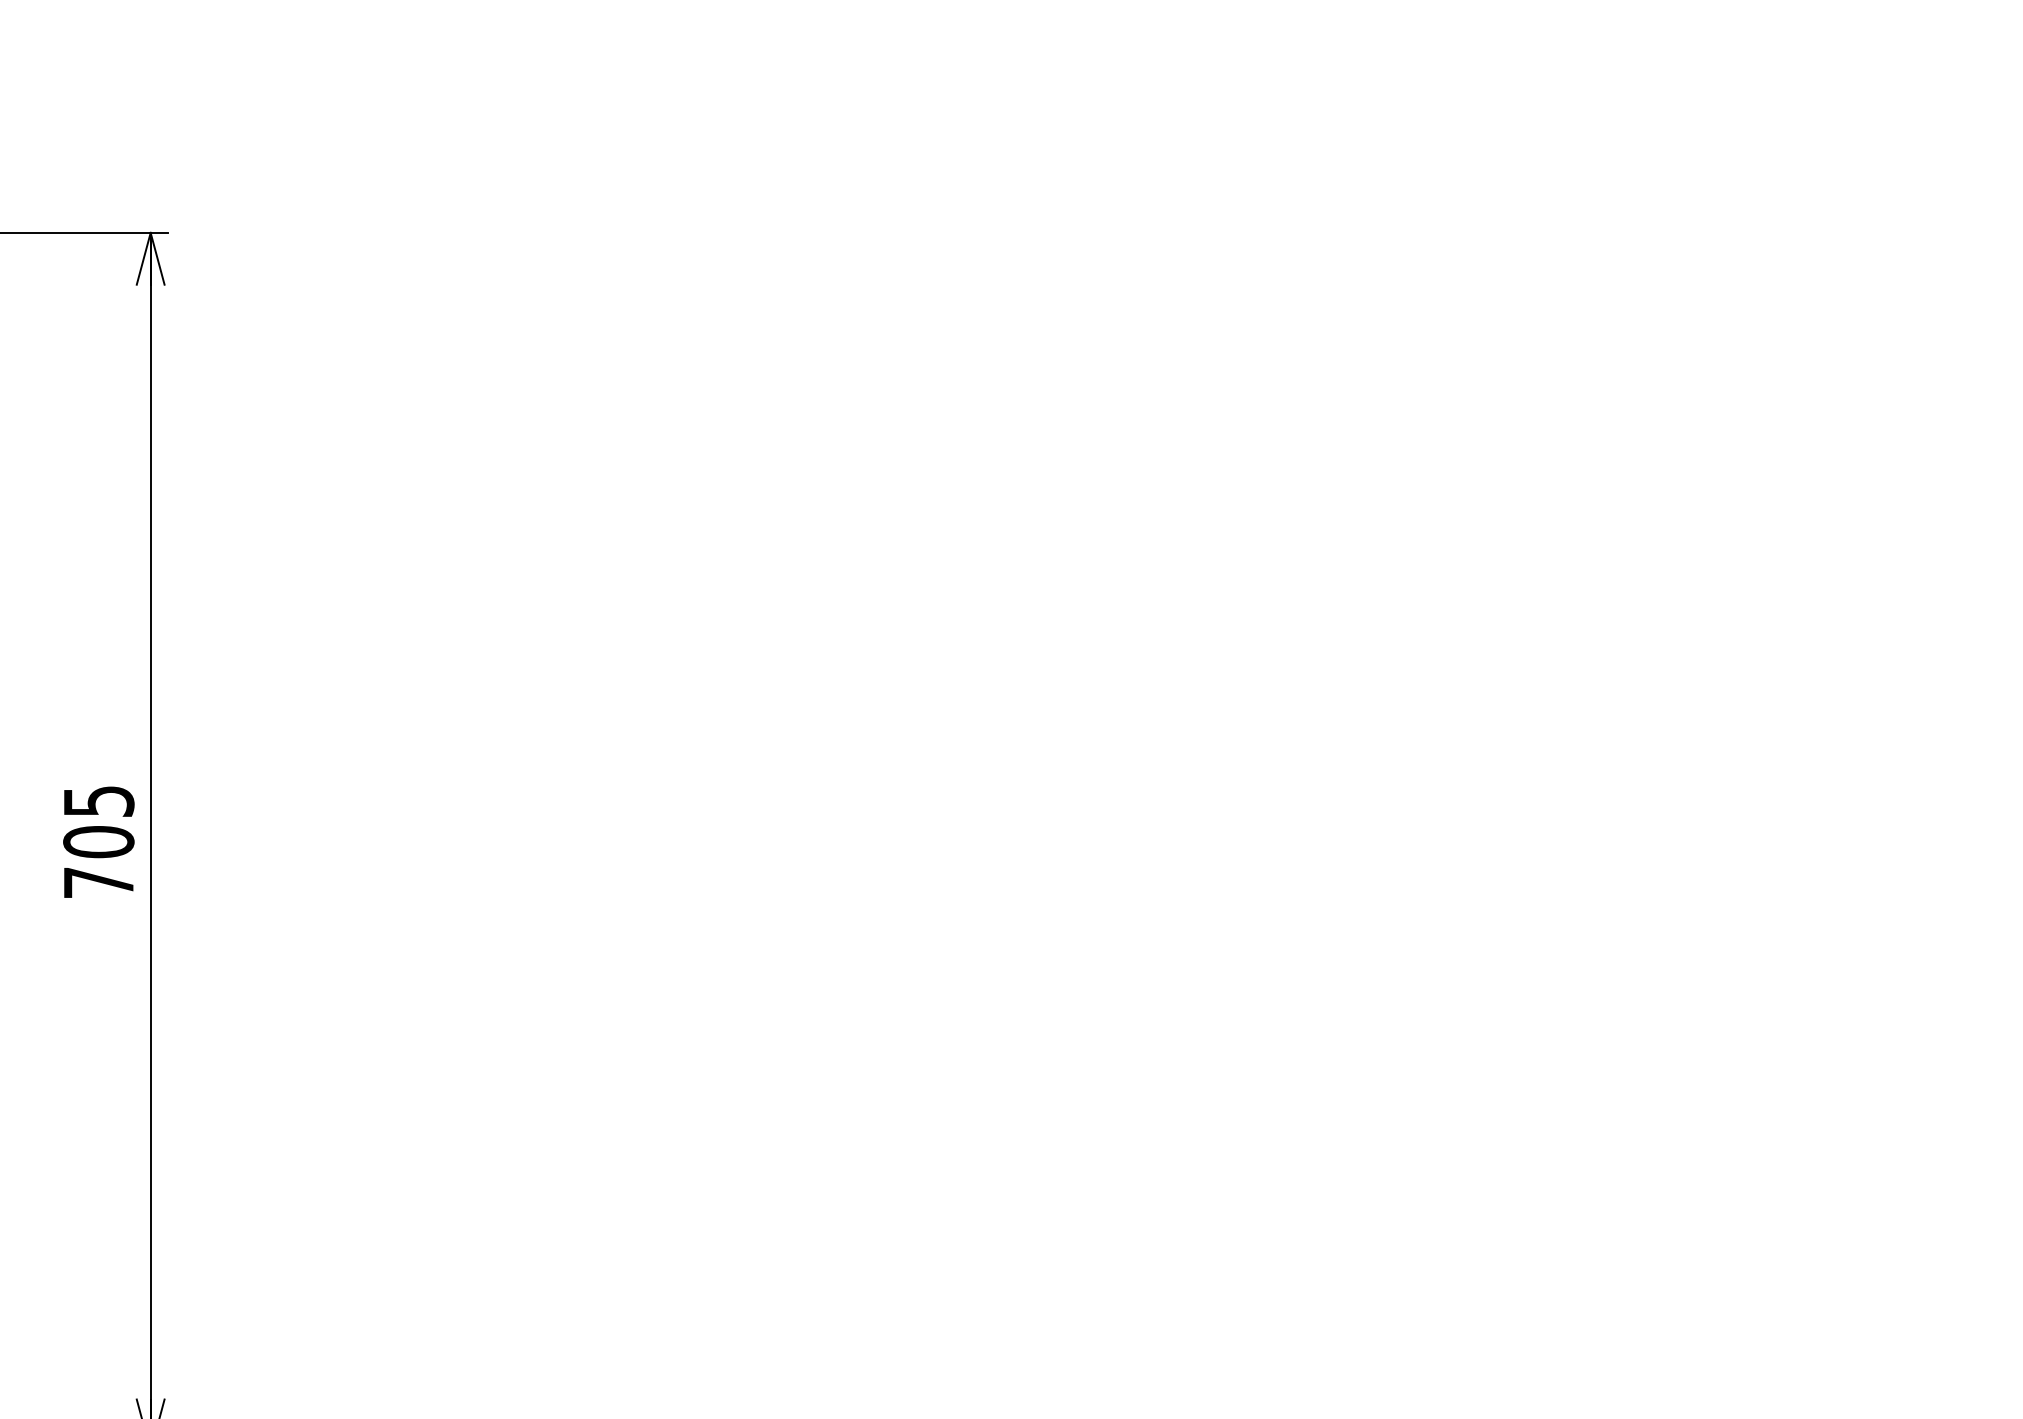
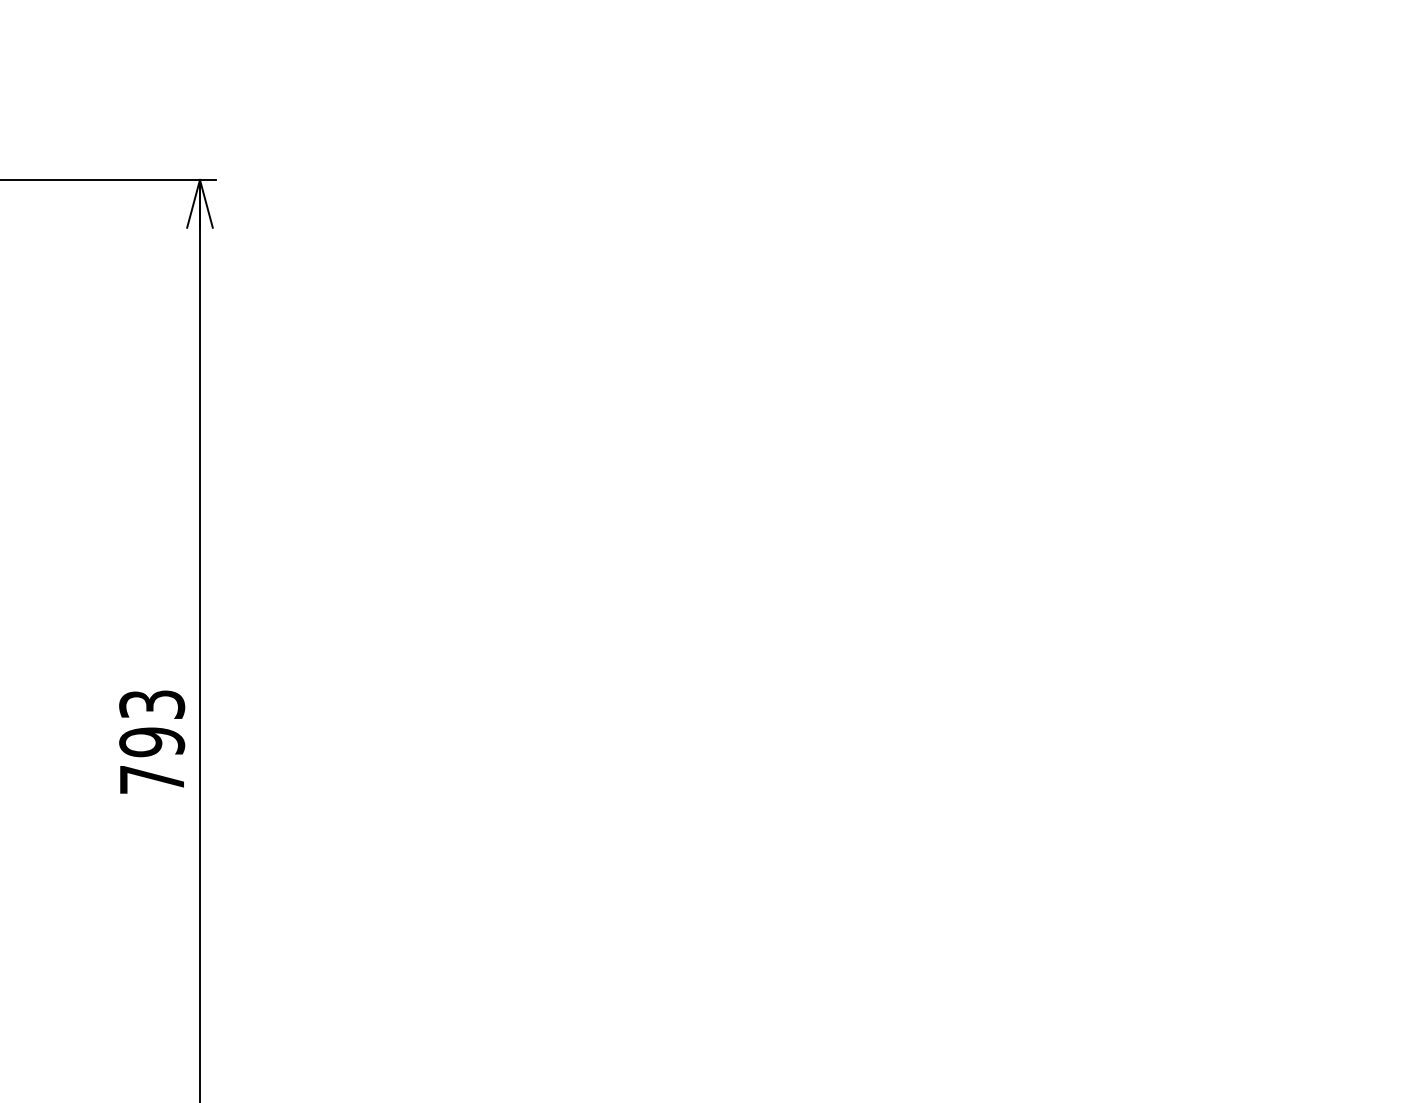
text: (98, 822) -> (151, 724), 705 -> 793

